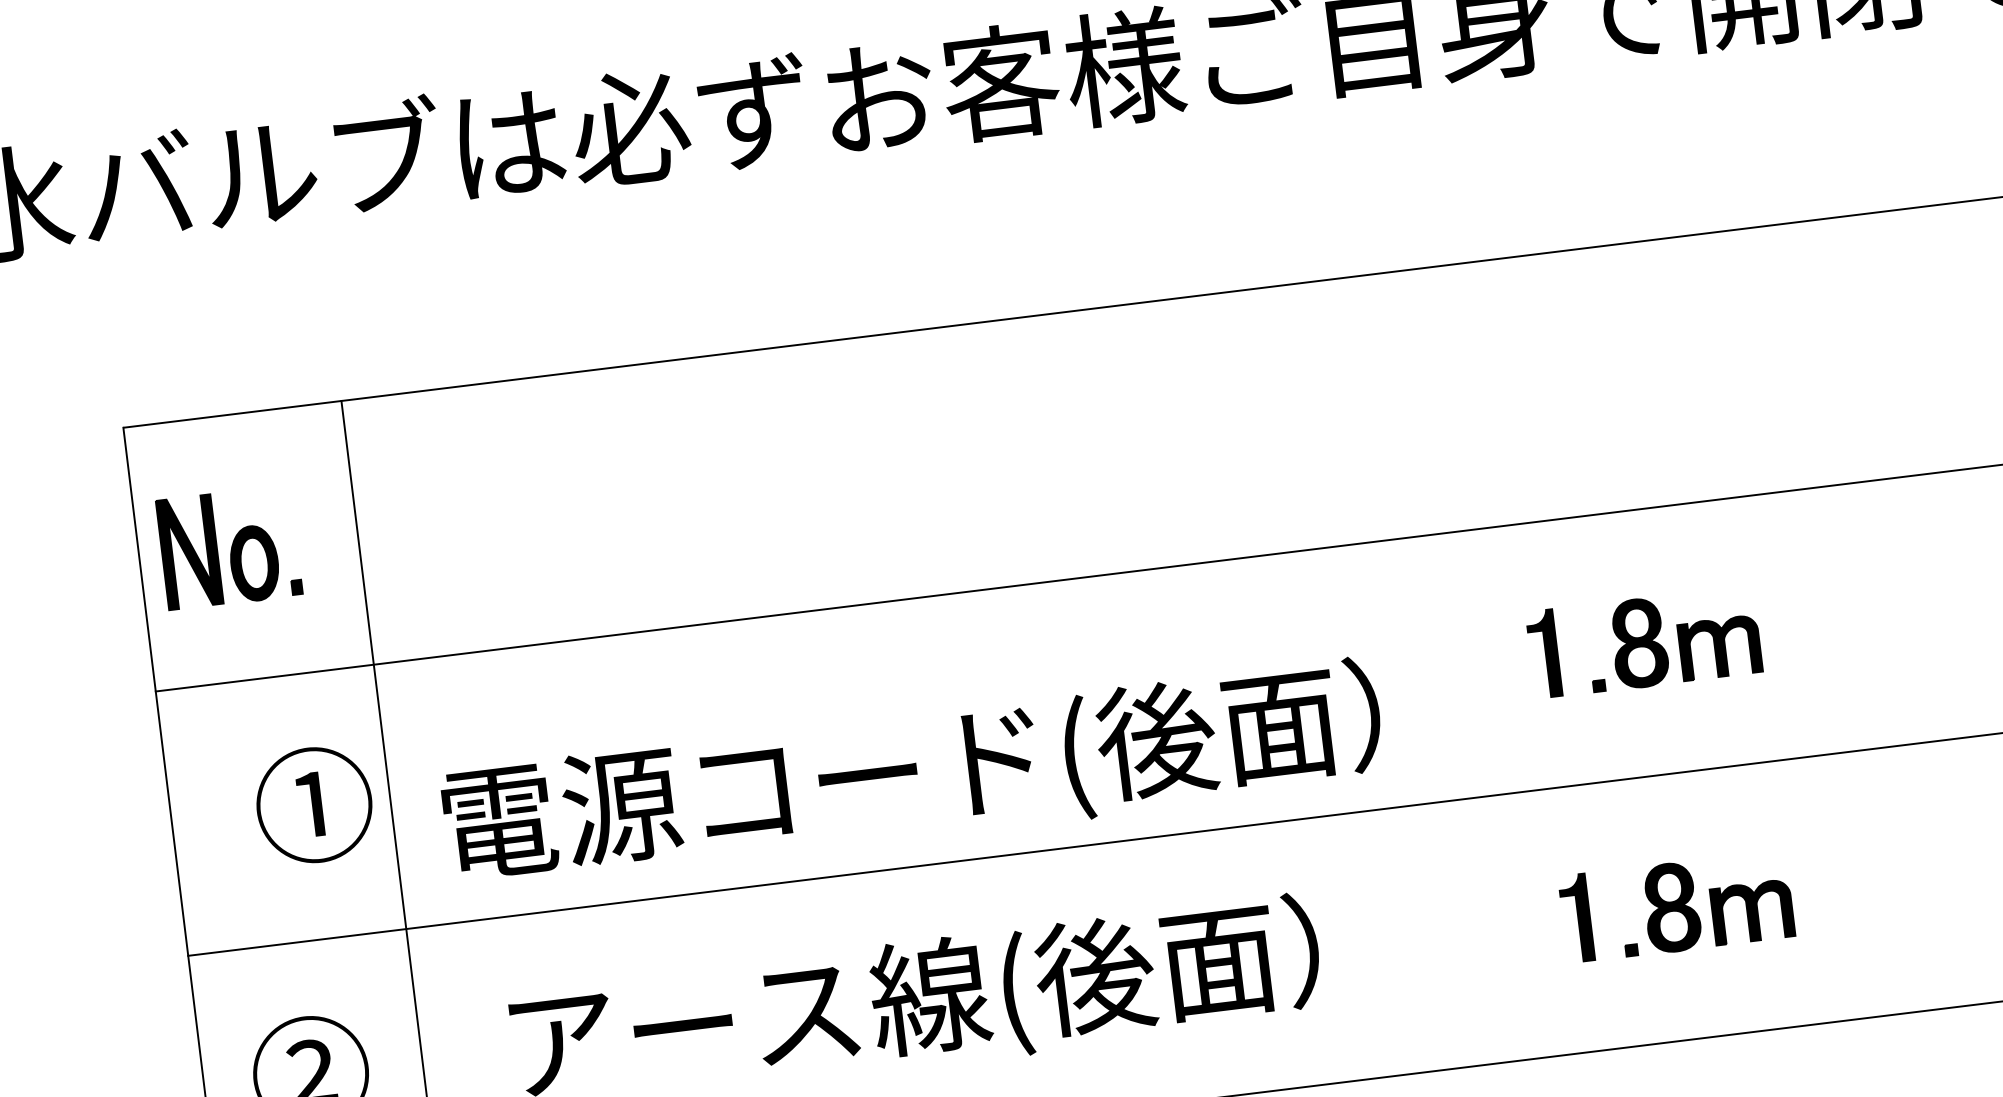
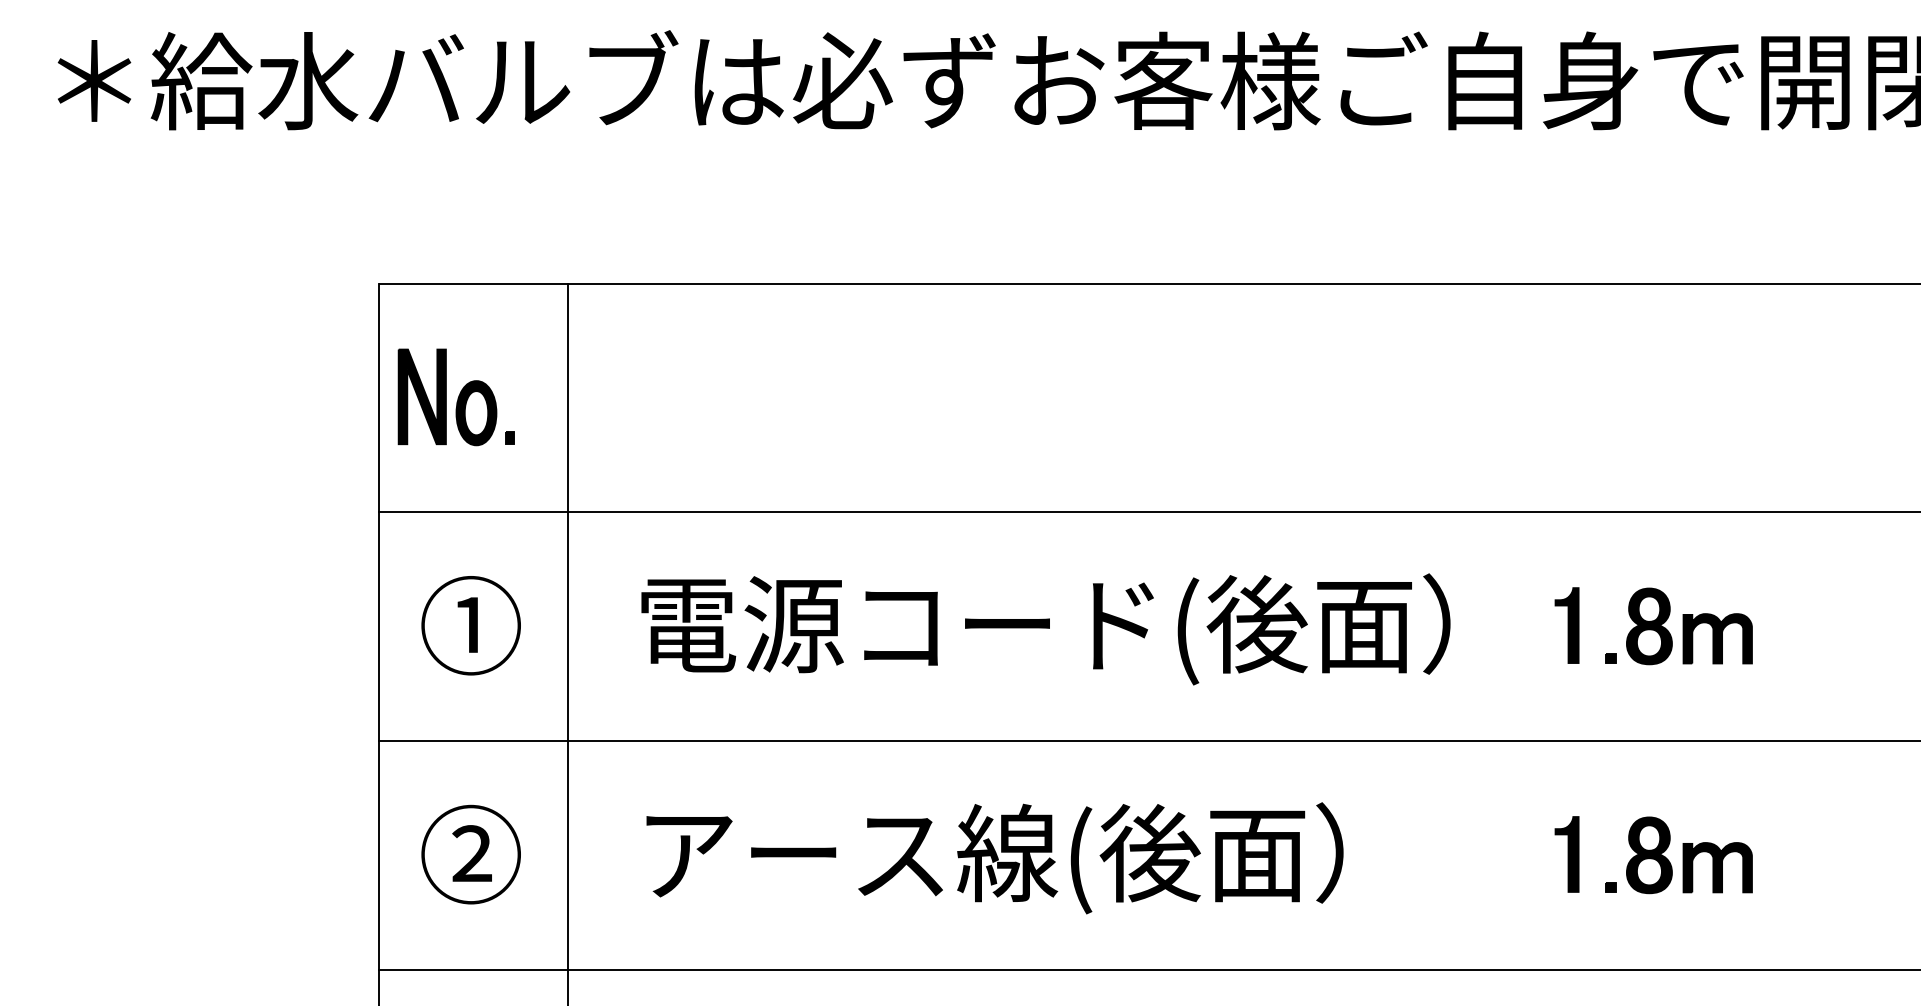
text: (912, 776) -> (1045, 629), moved
text: (313, 805) -> (470, 625), moved

